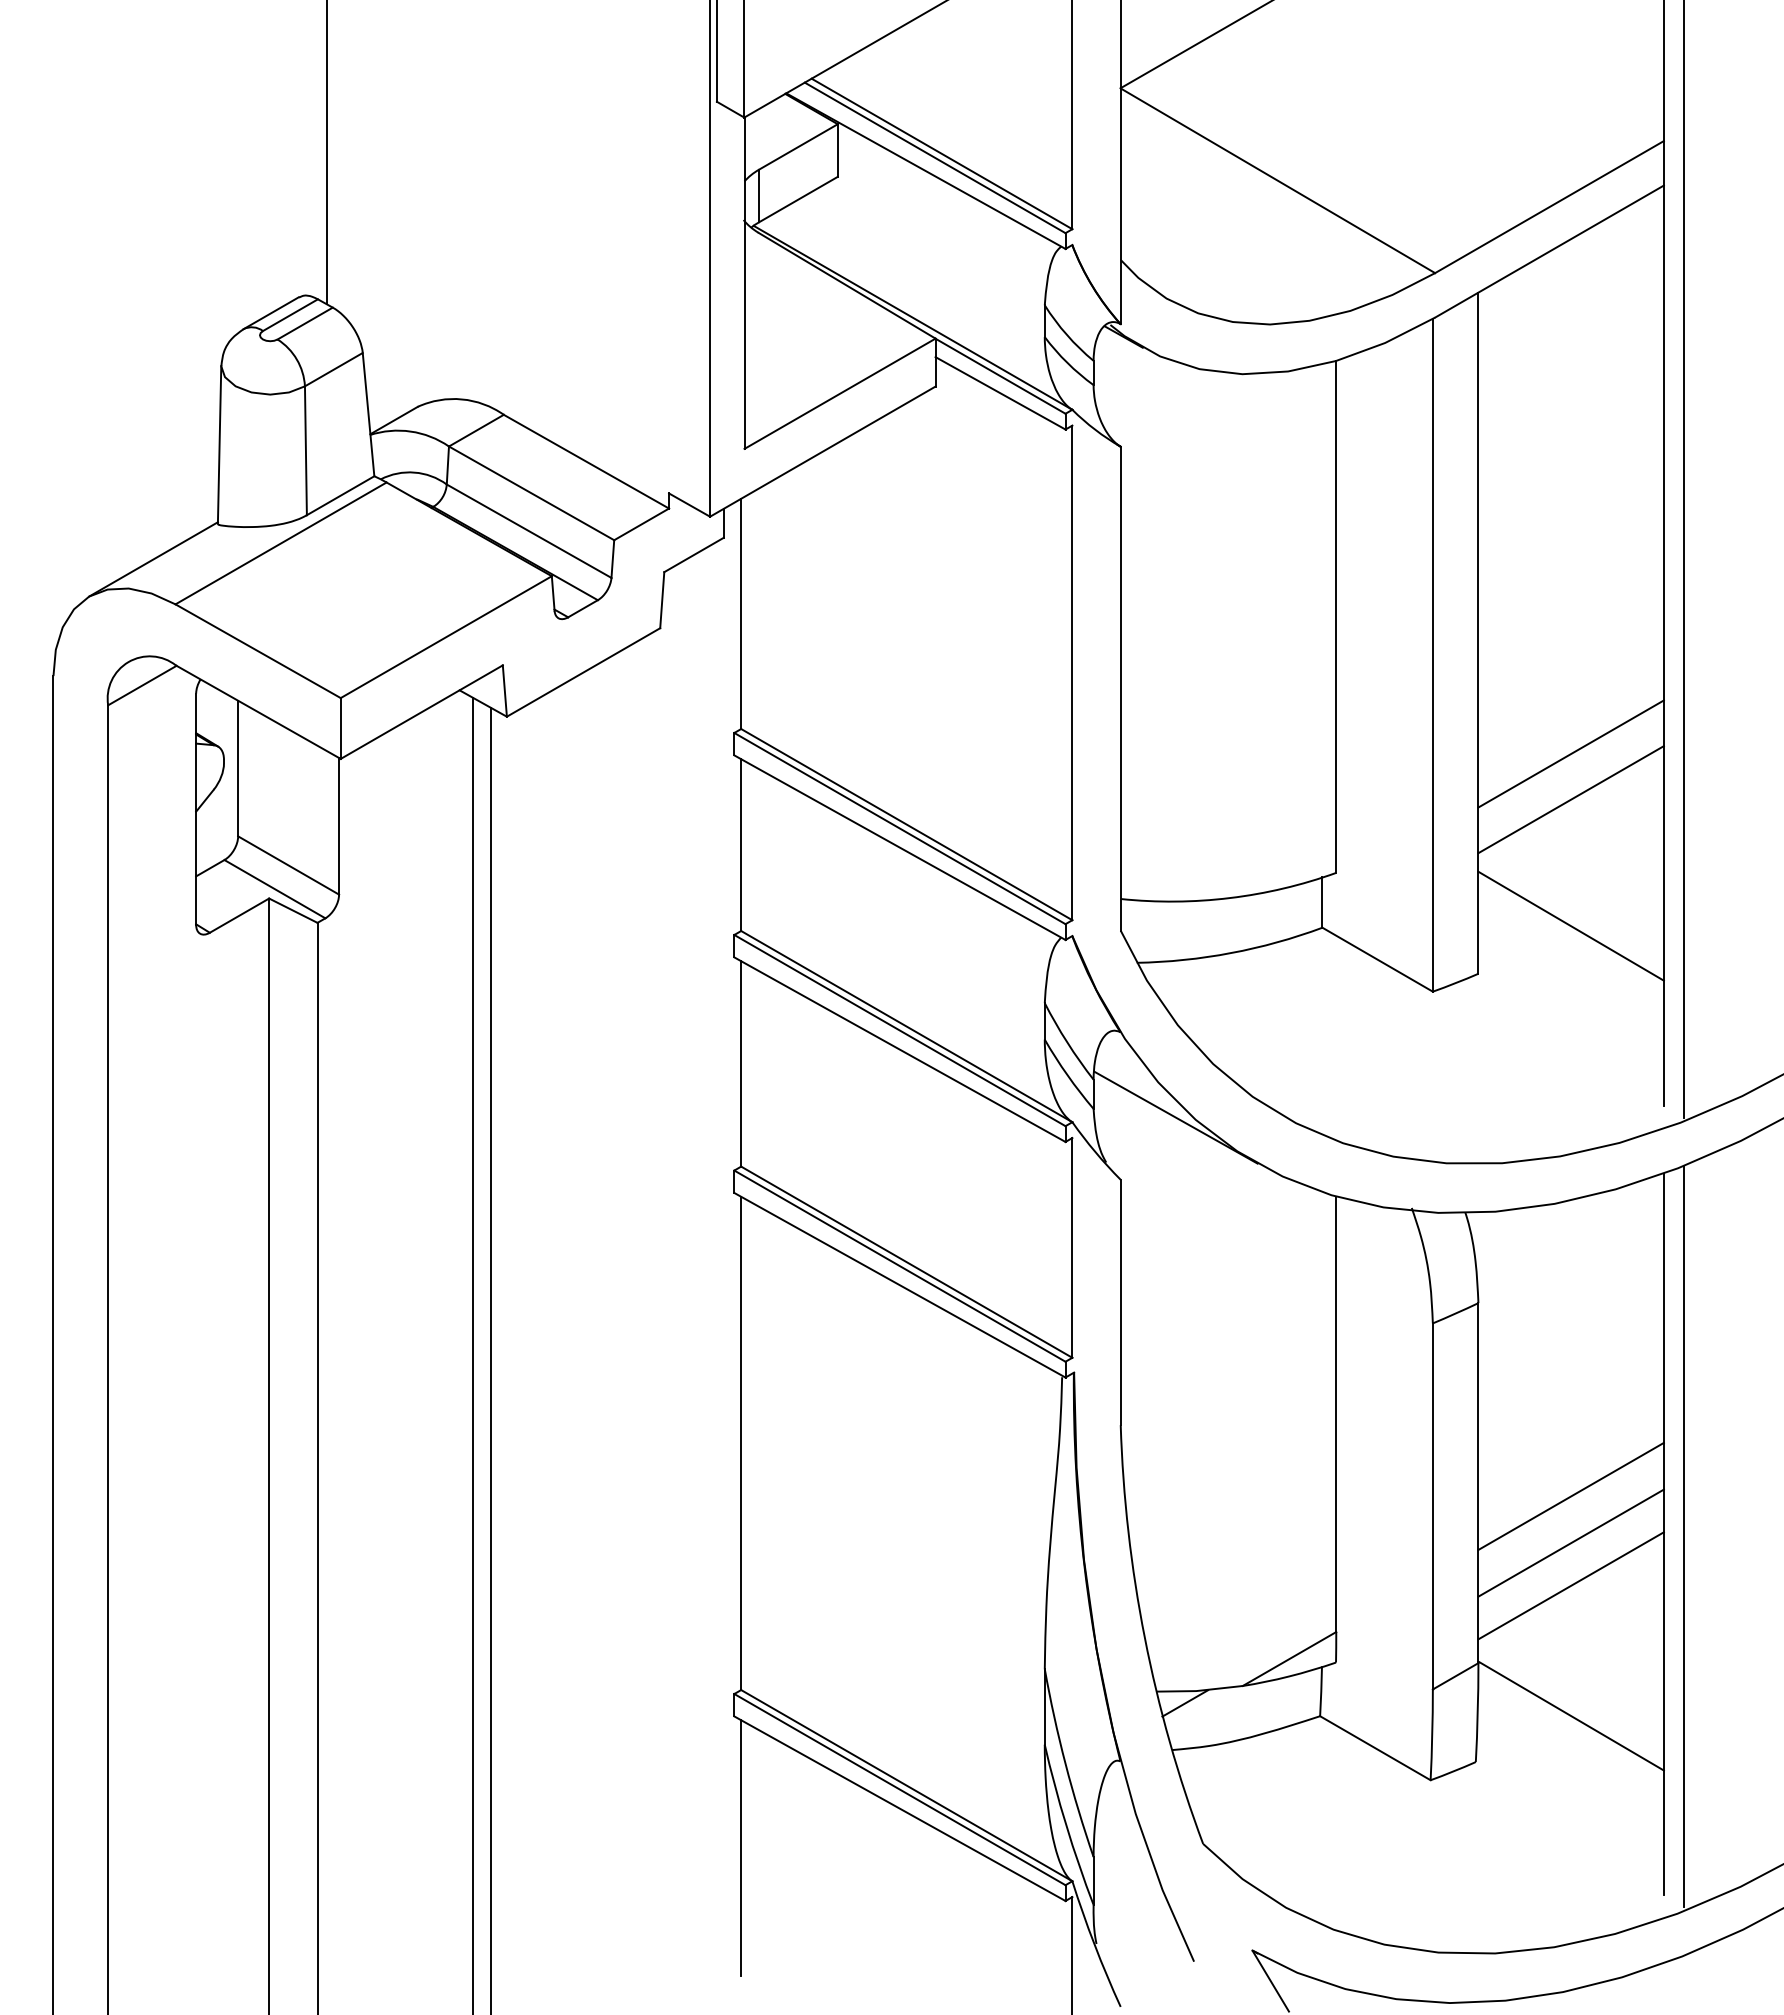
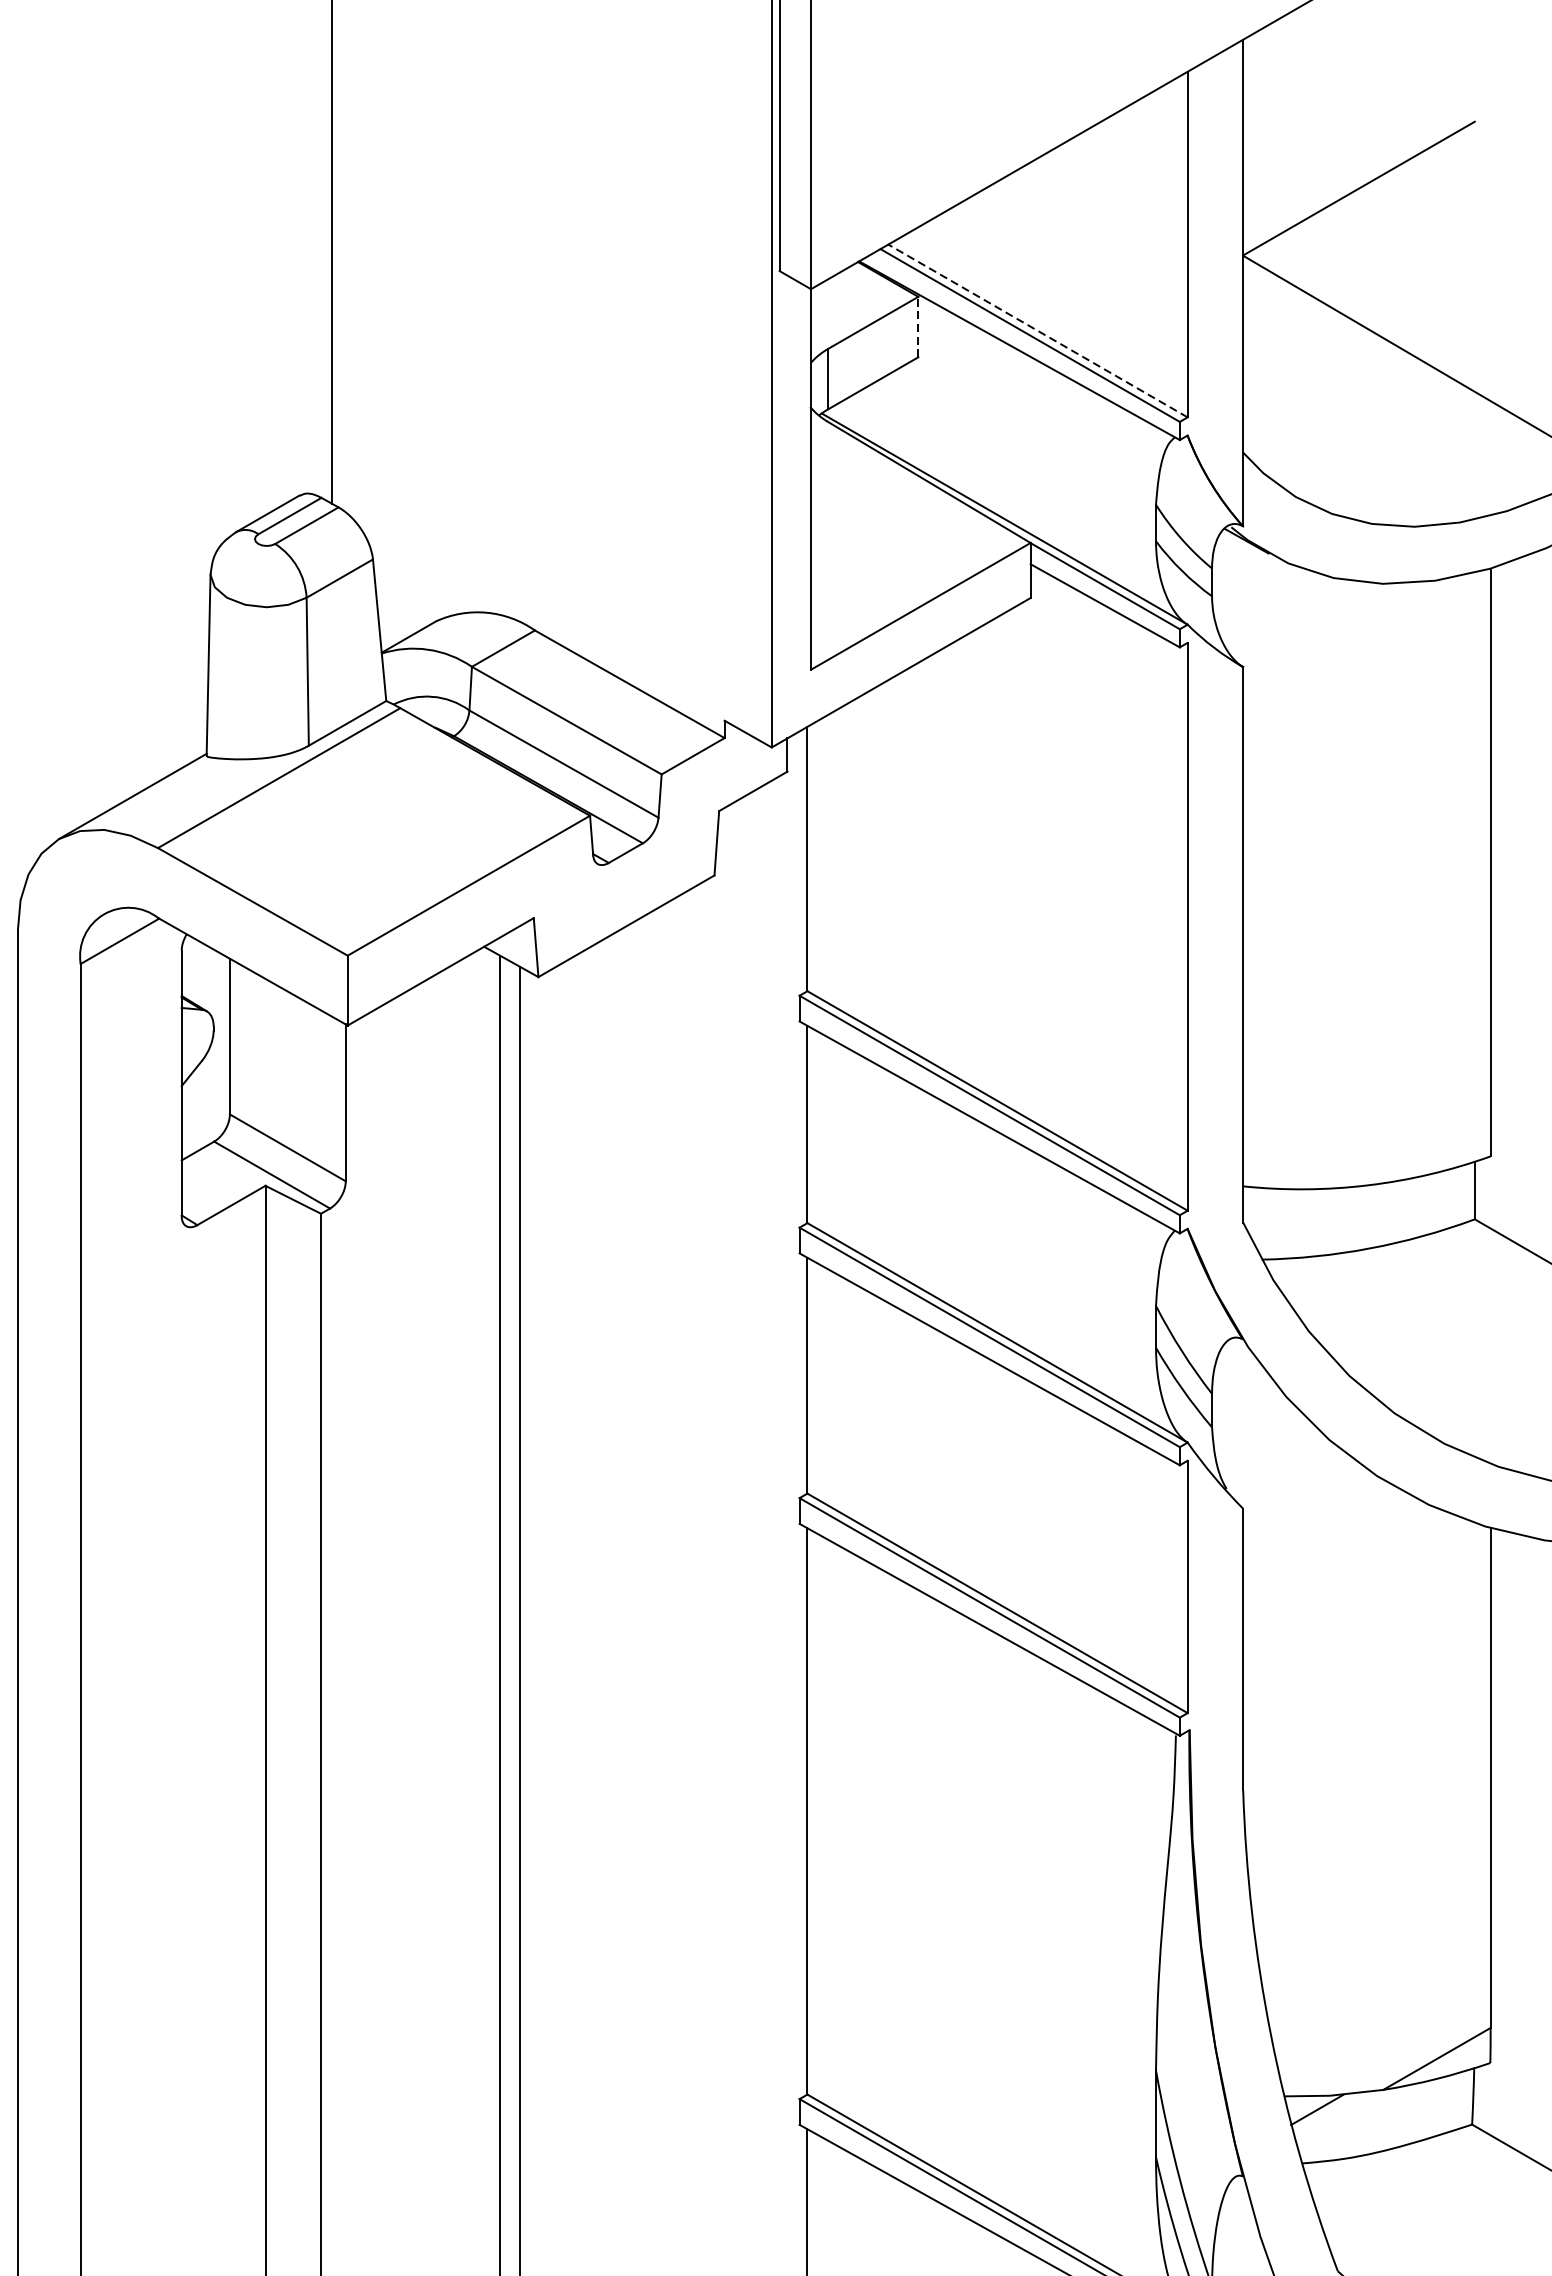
line: (837, 150) -> (918, 327), solid -> dashed
line: (942, 153) -> (1038, 330), solid -> dashed
line: (1175, 1117) -> (1306, 1437), removed

